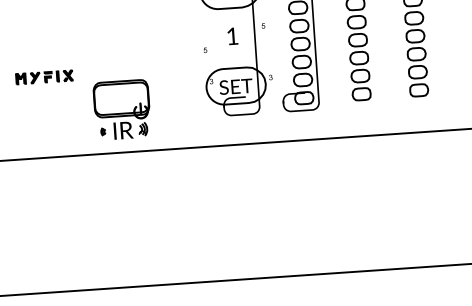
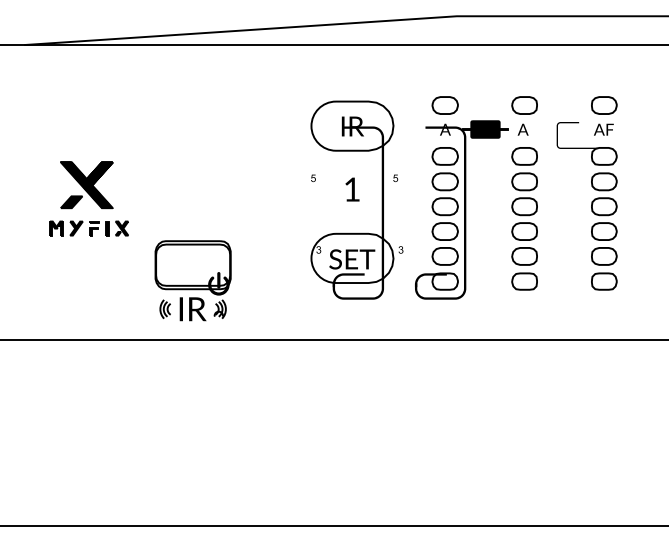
part: (40, 46) -> (86, 185), added
part: (205, 49) -> (313, 177), moved
part: (102, 131) -> (164, 308), size x1.67

